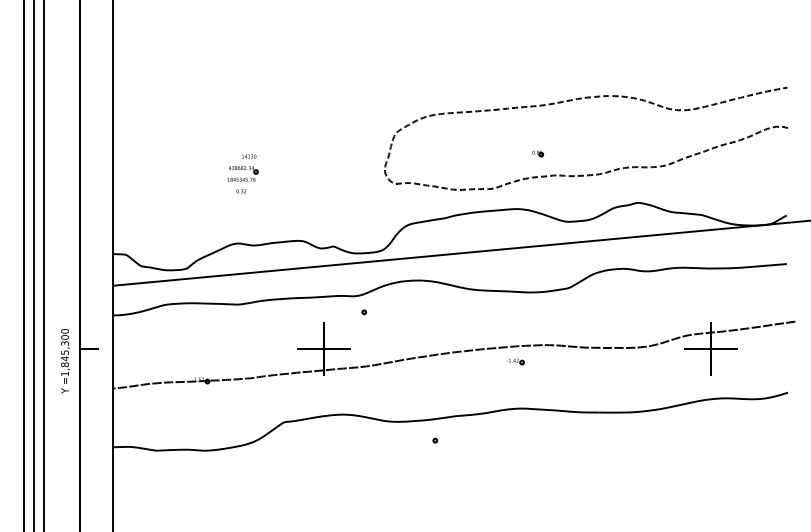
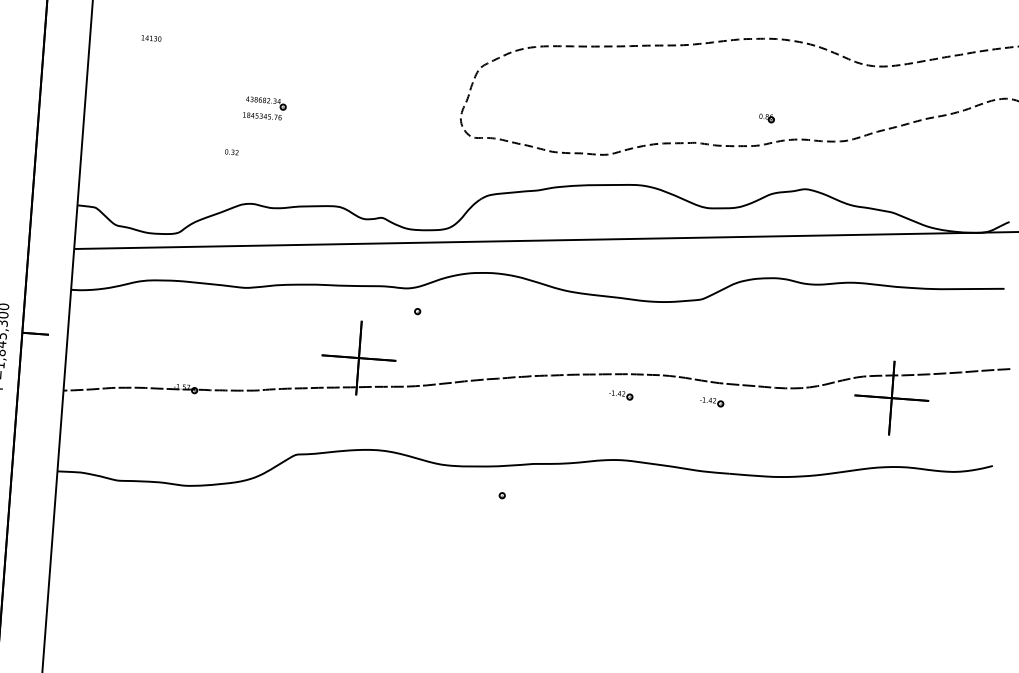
part: (538, 153) -> (767, 117), moved
text: (249, 156) -> (151, 38), moved
text: (241, 191) -> (232, 152), moved
part: (581, 361) -> (711, 401), added

